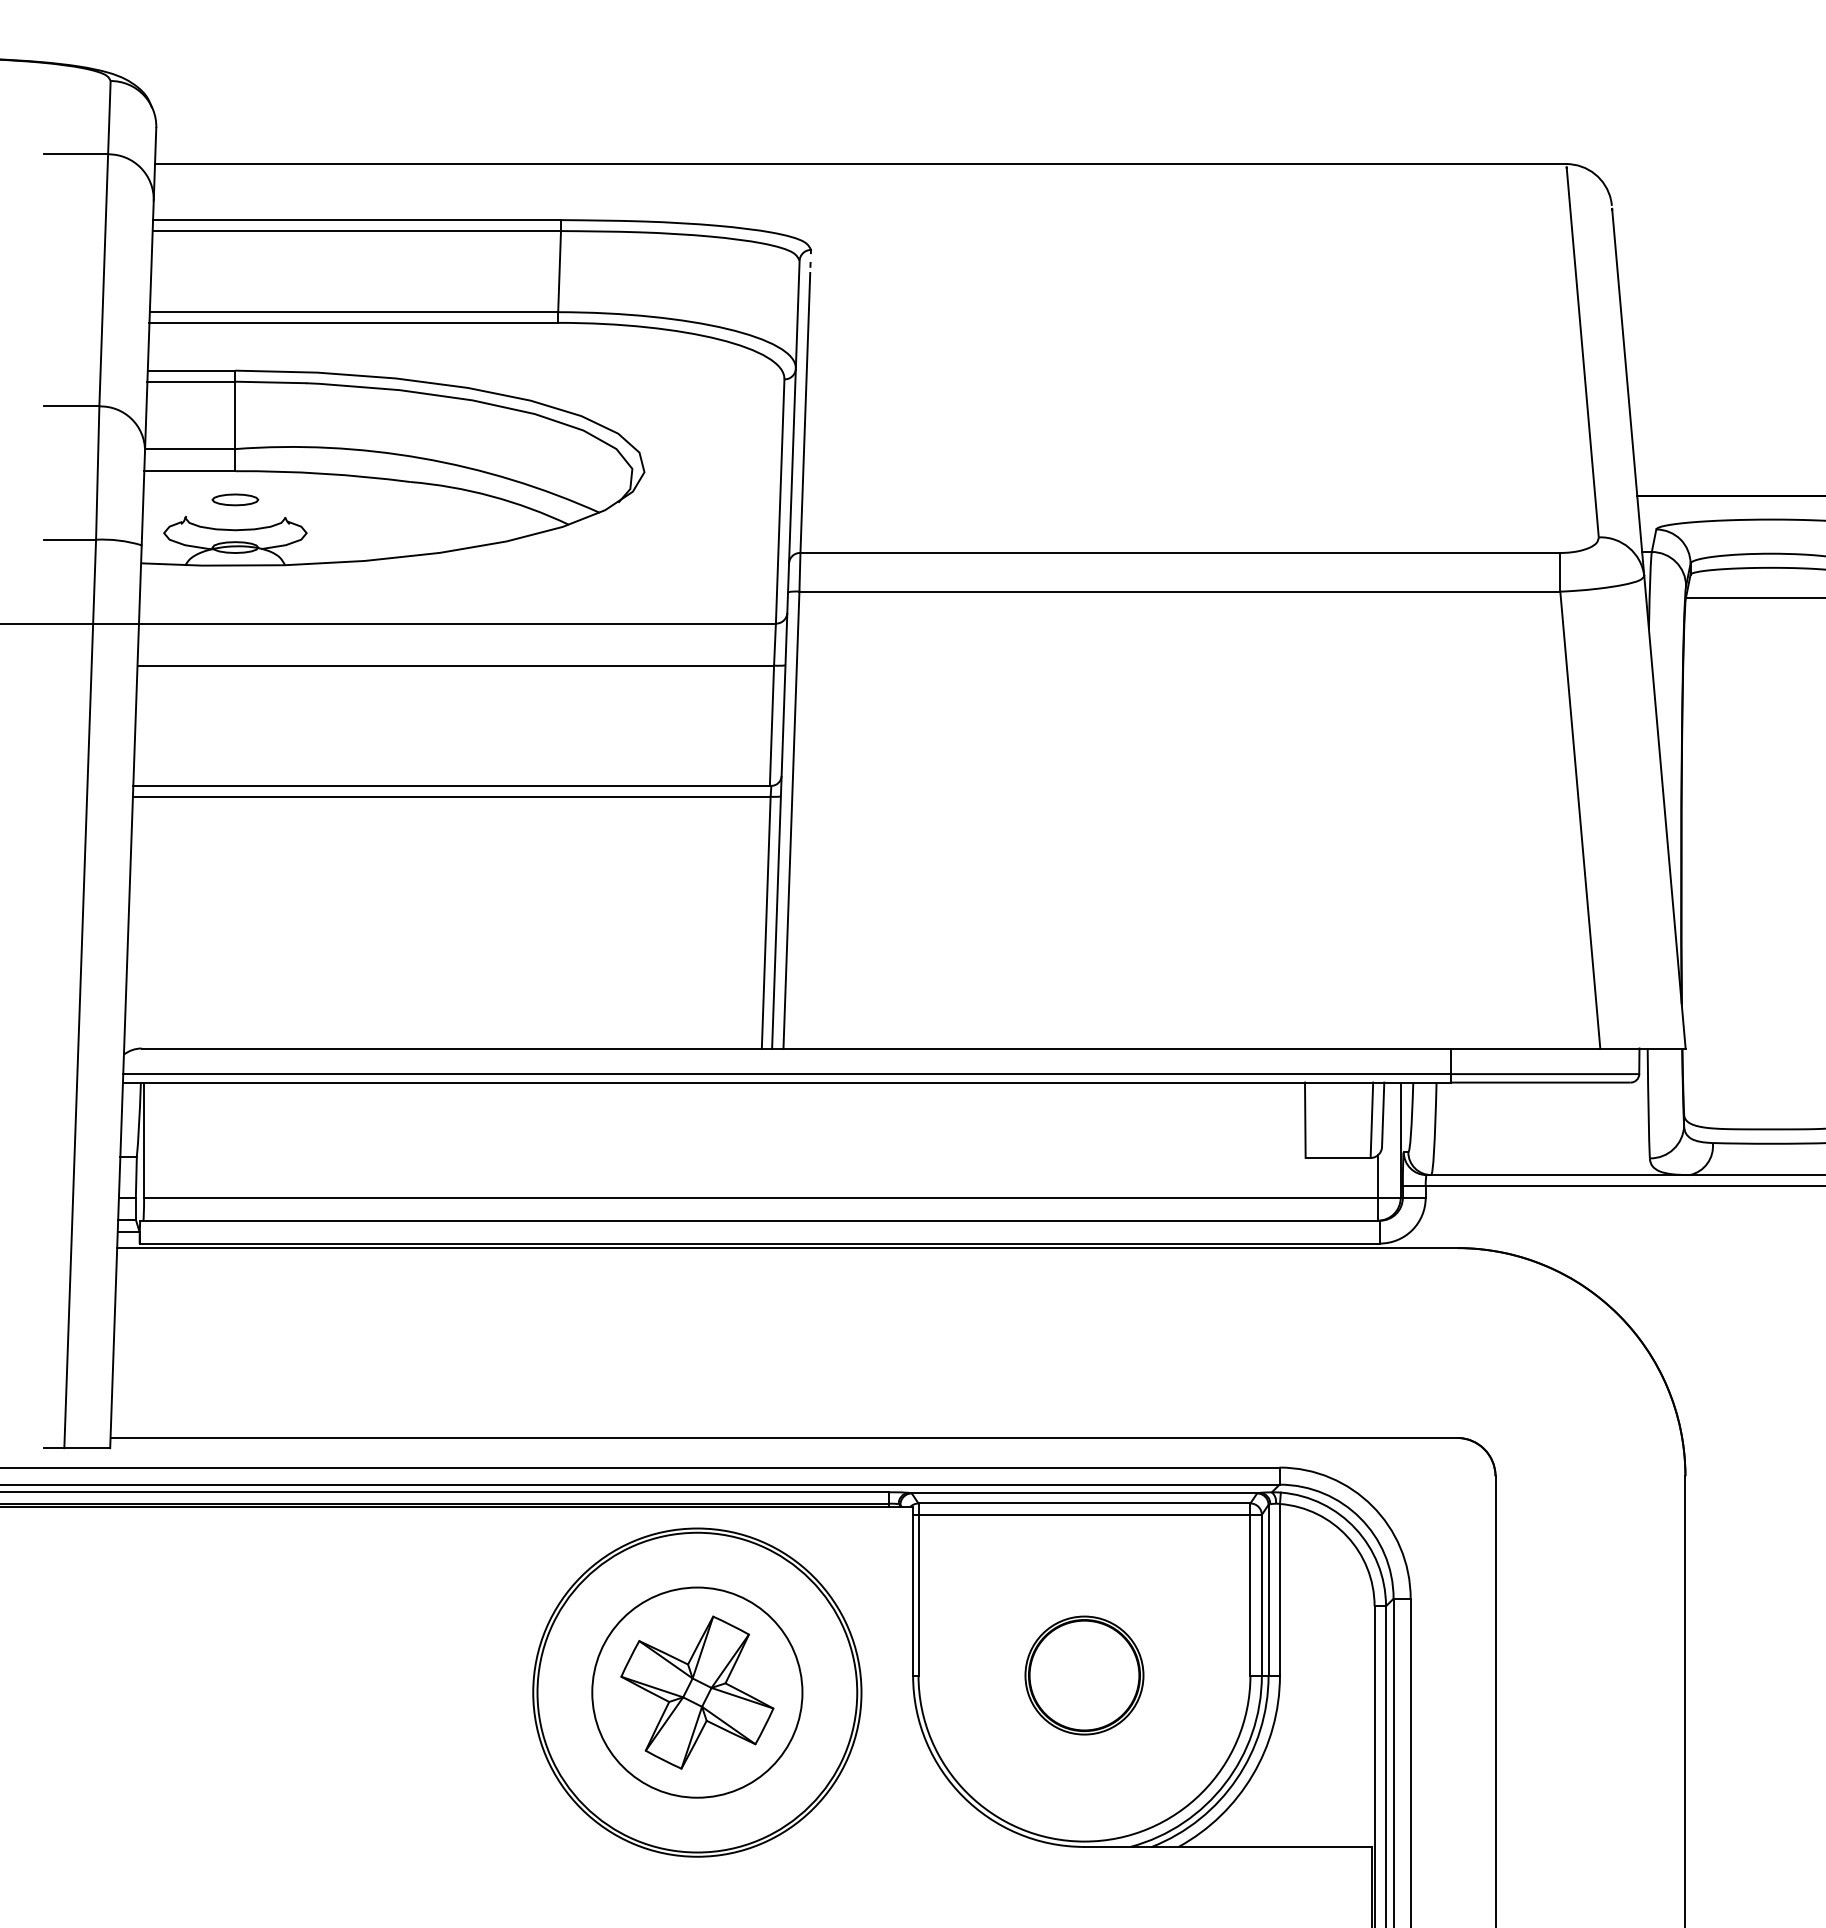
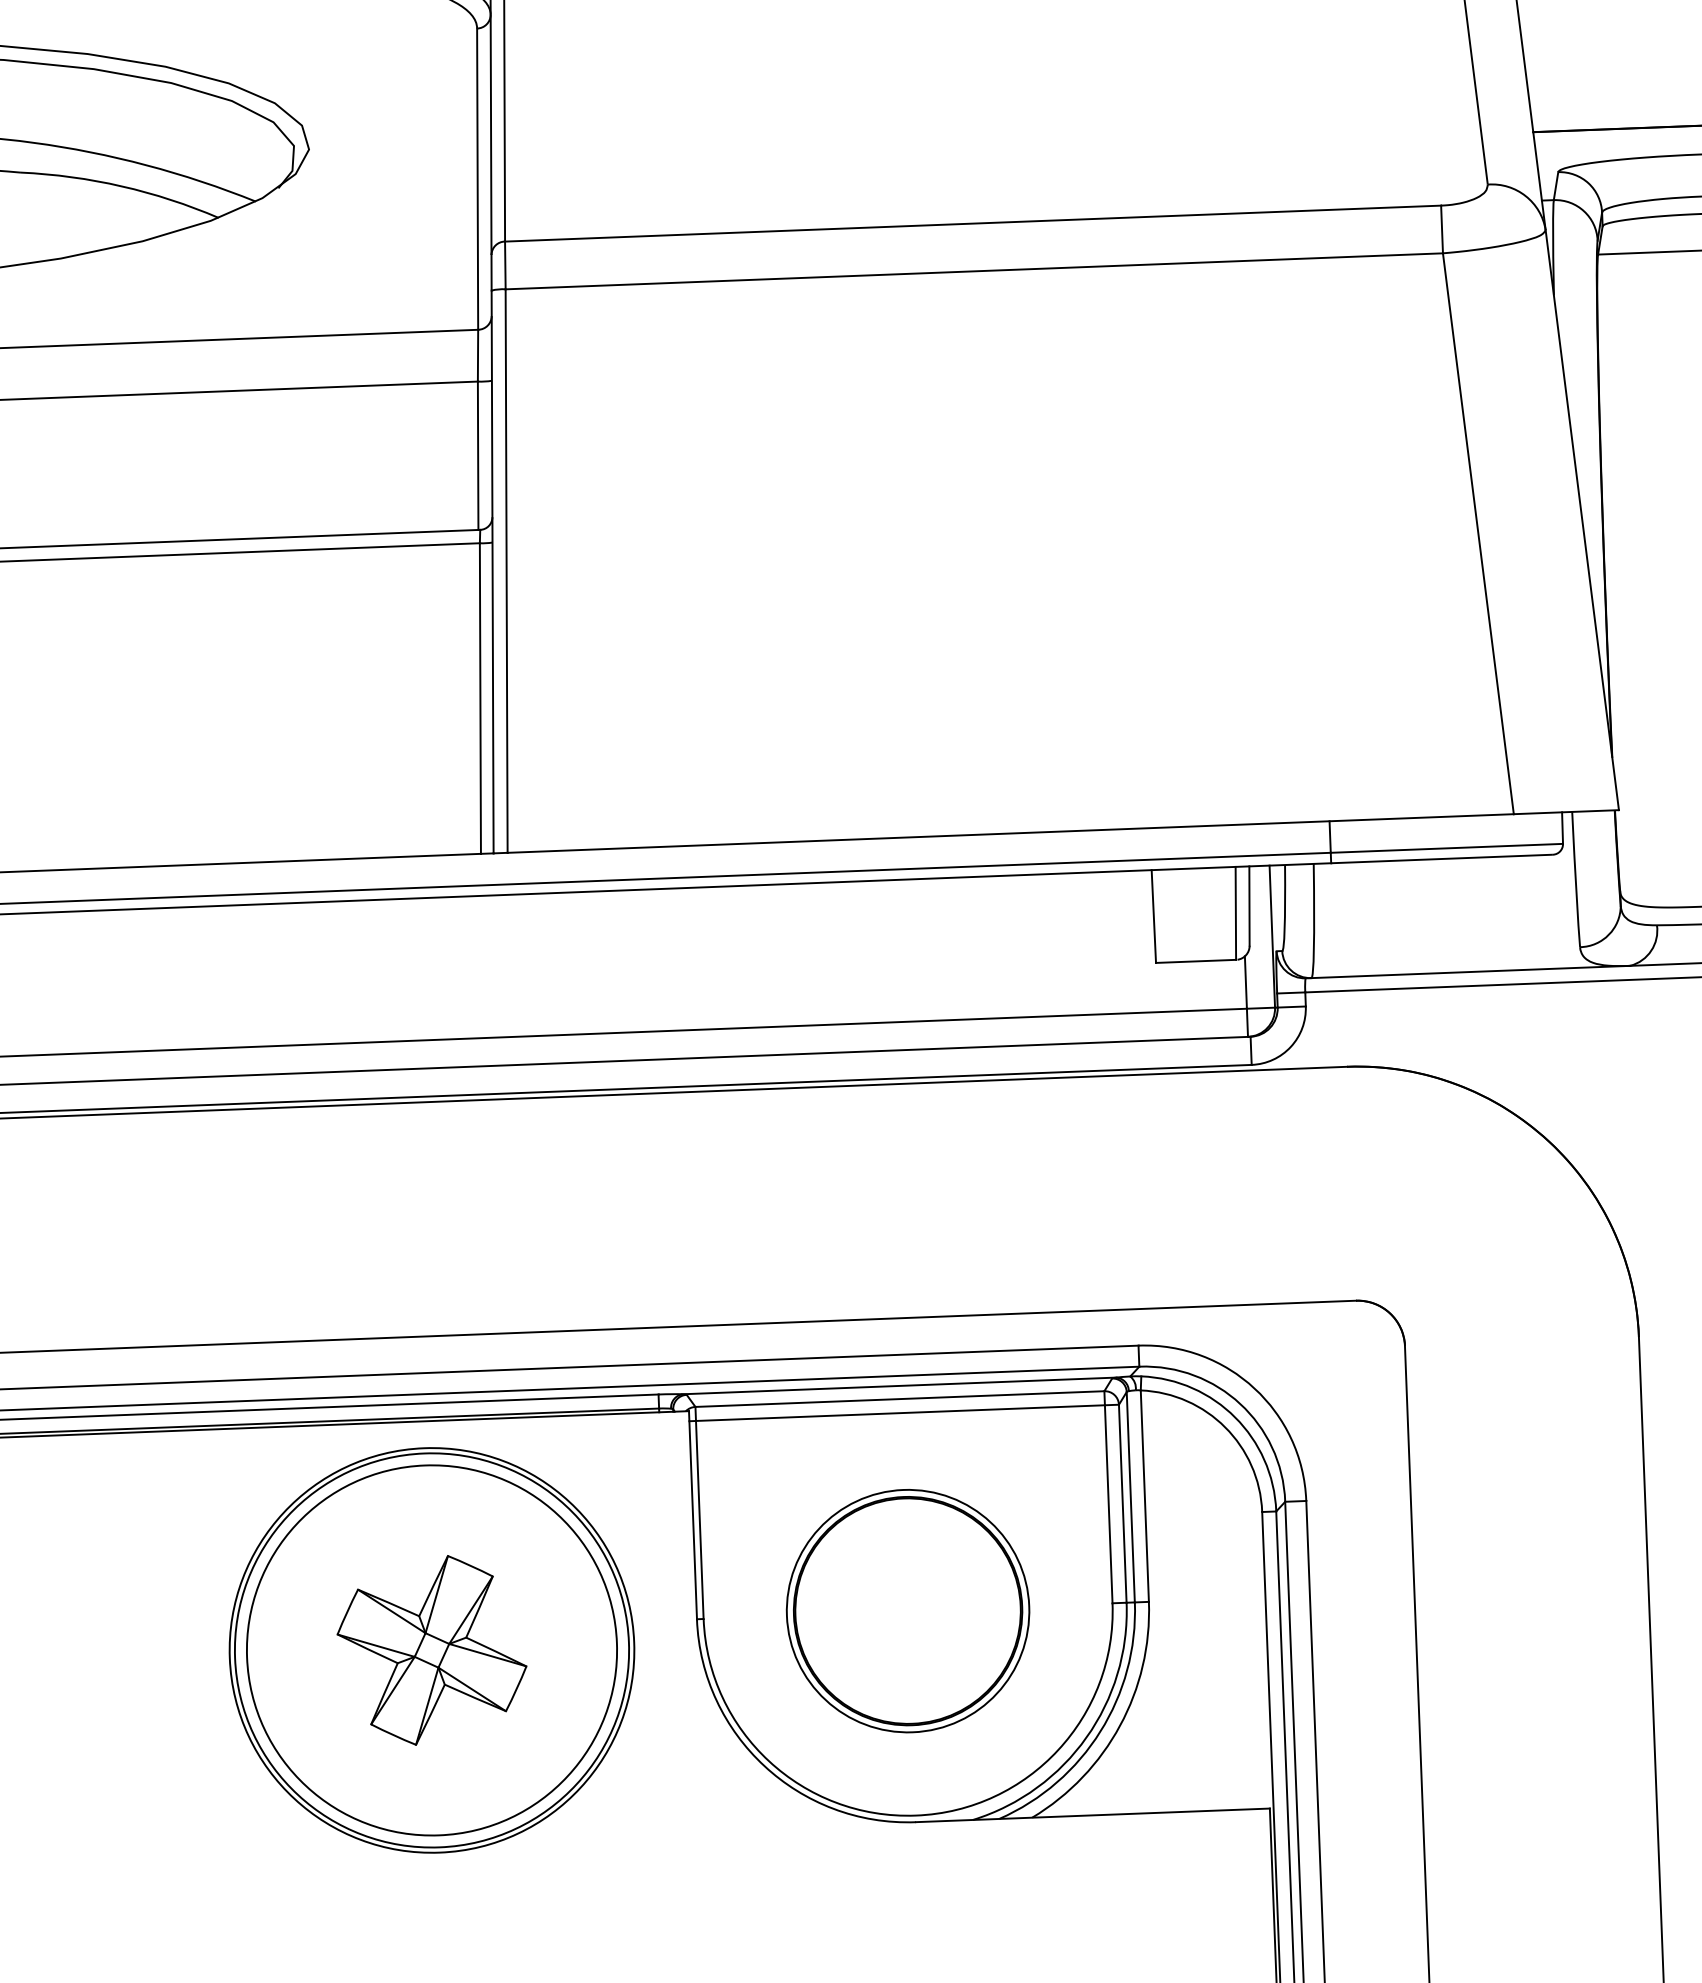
part: (1084, 1675) -> (908, 1610), size x1.67
circle: (697, 1692) -> (432, 1650), size x1.43

